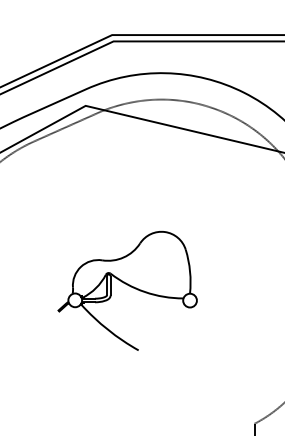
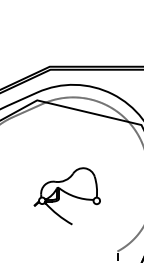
part: (126, 291) -> (66, 196), moved

